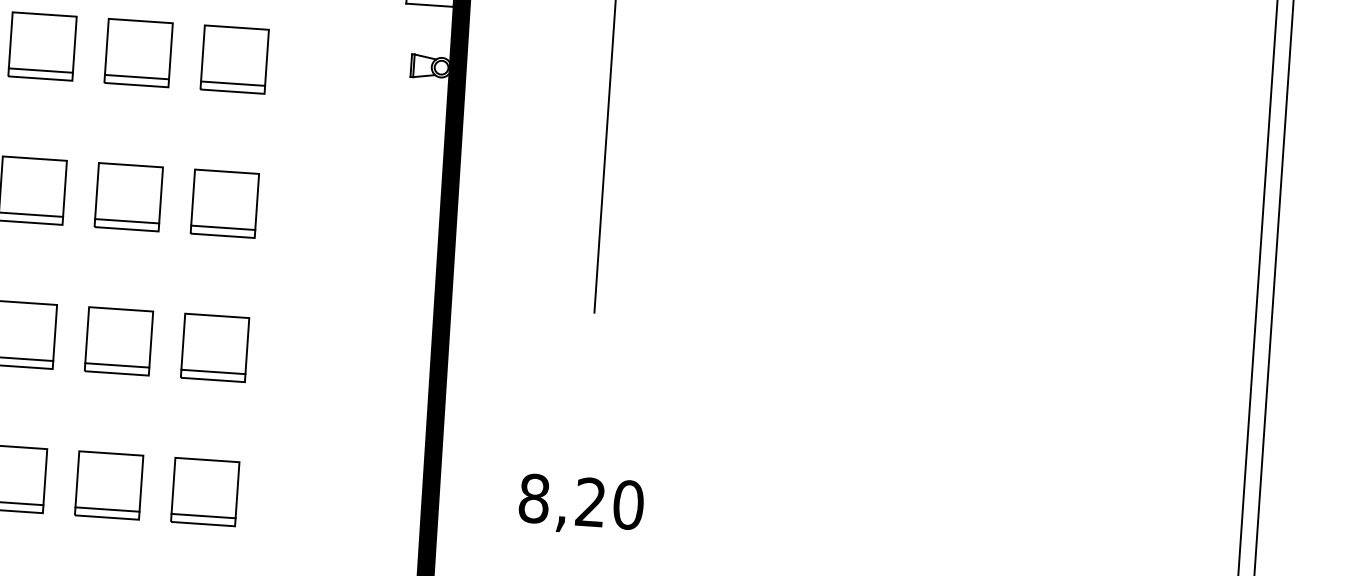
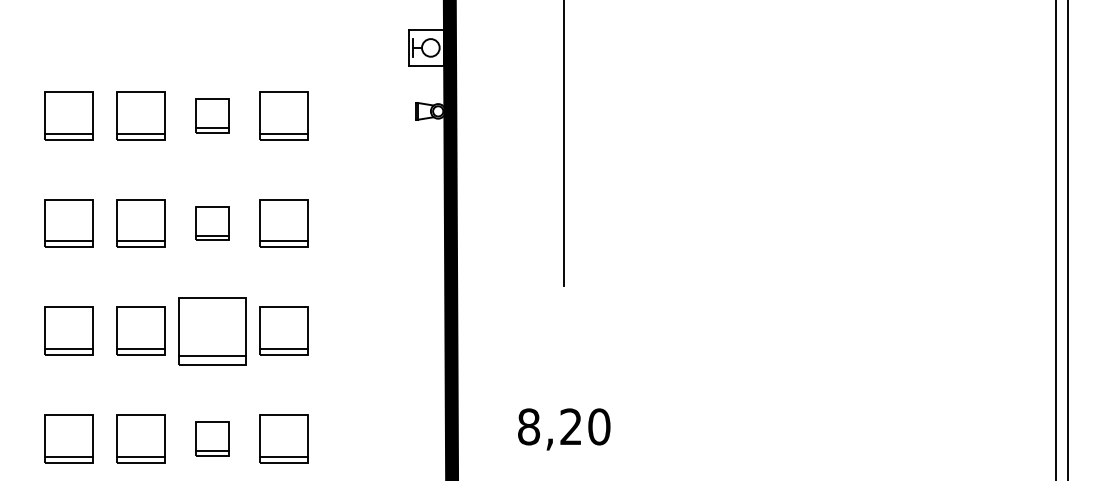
part: (137, 52) -> (211, 115), size x0.7
part: (127, 197) -> (211, 223), size x0.7
part: (117, 340) -> (211, 330), size x1.4
part: (107, 485) -> (211, 438), size x0.7

